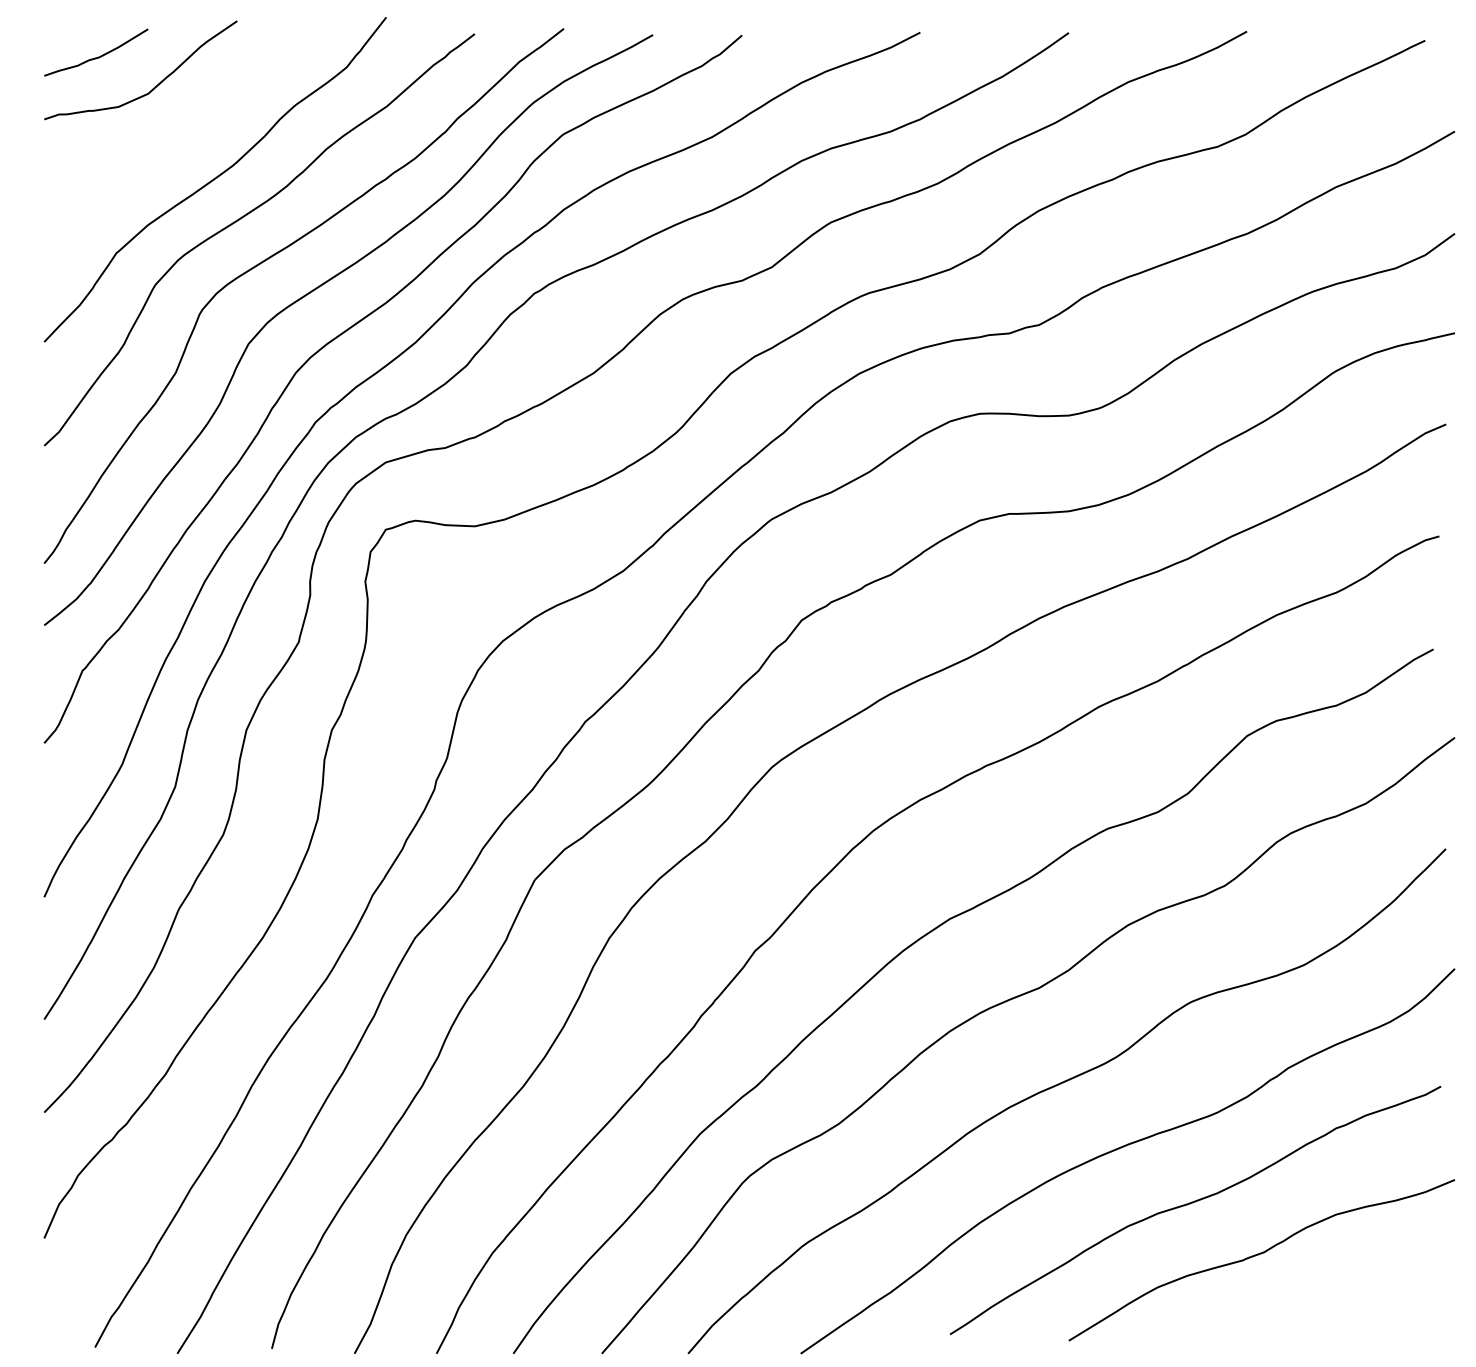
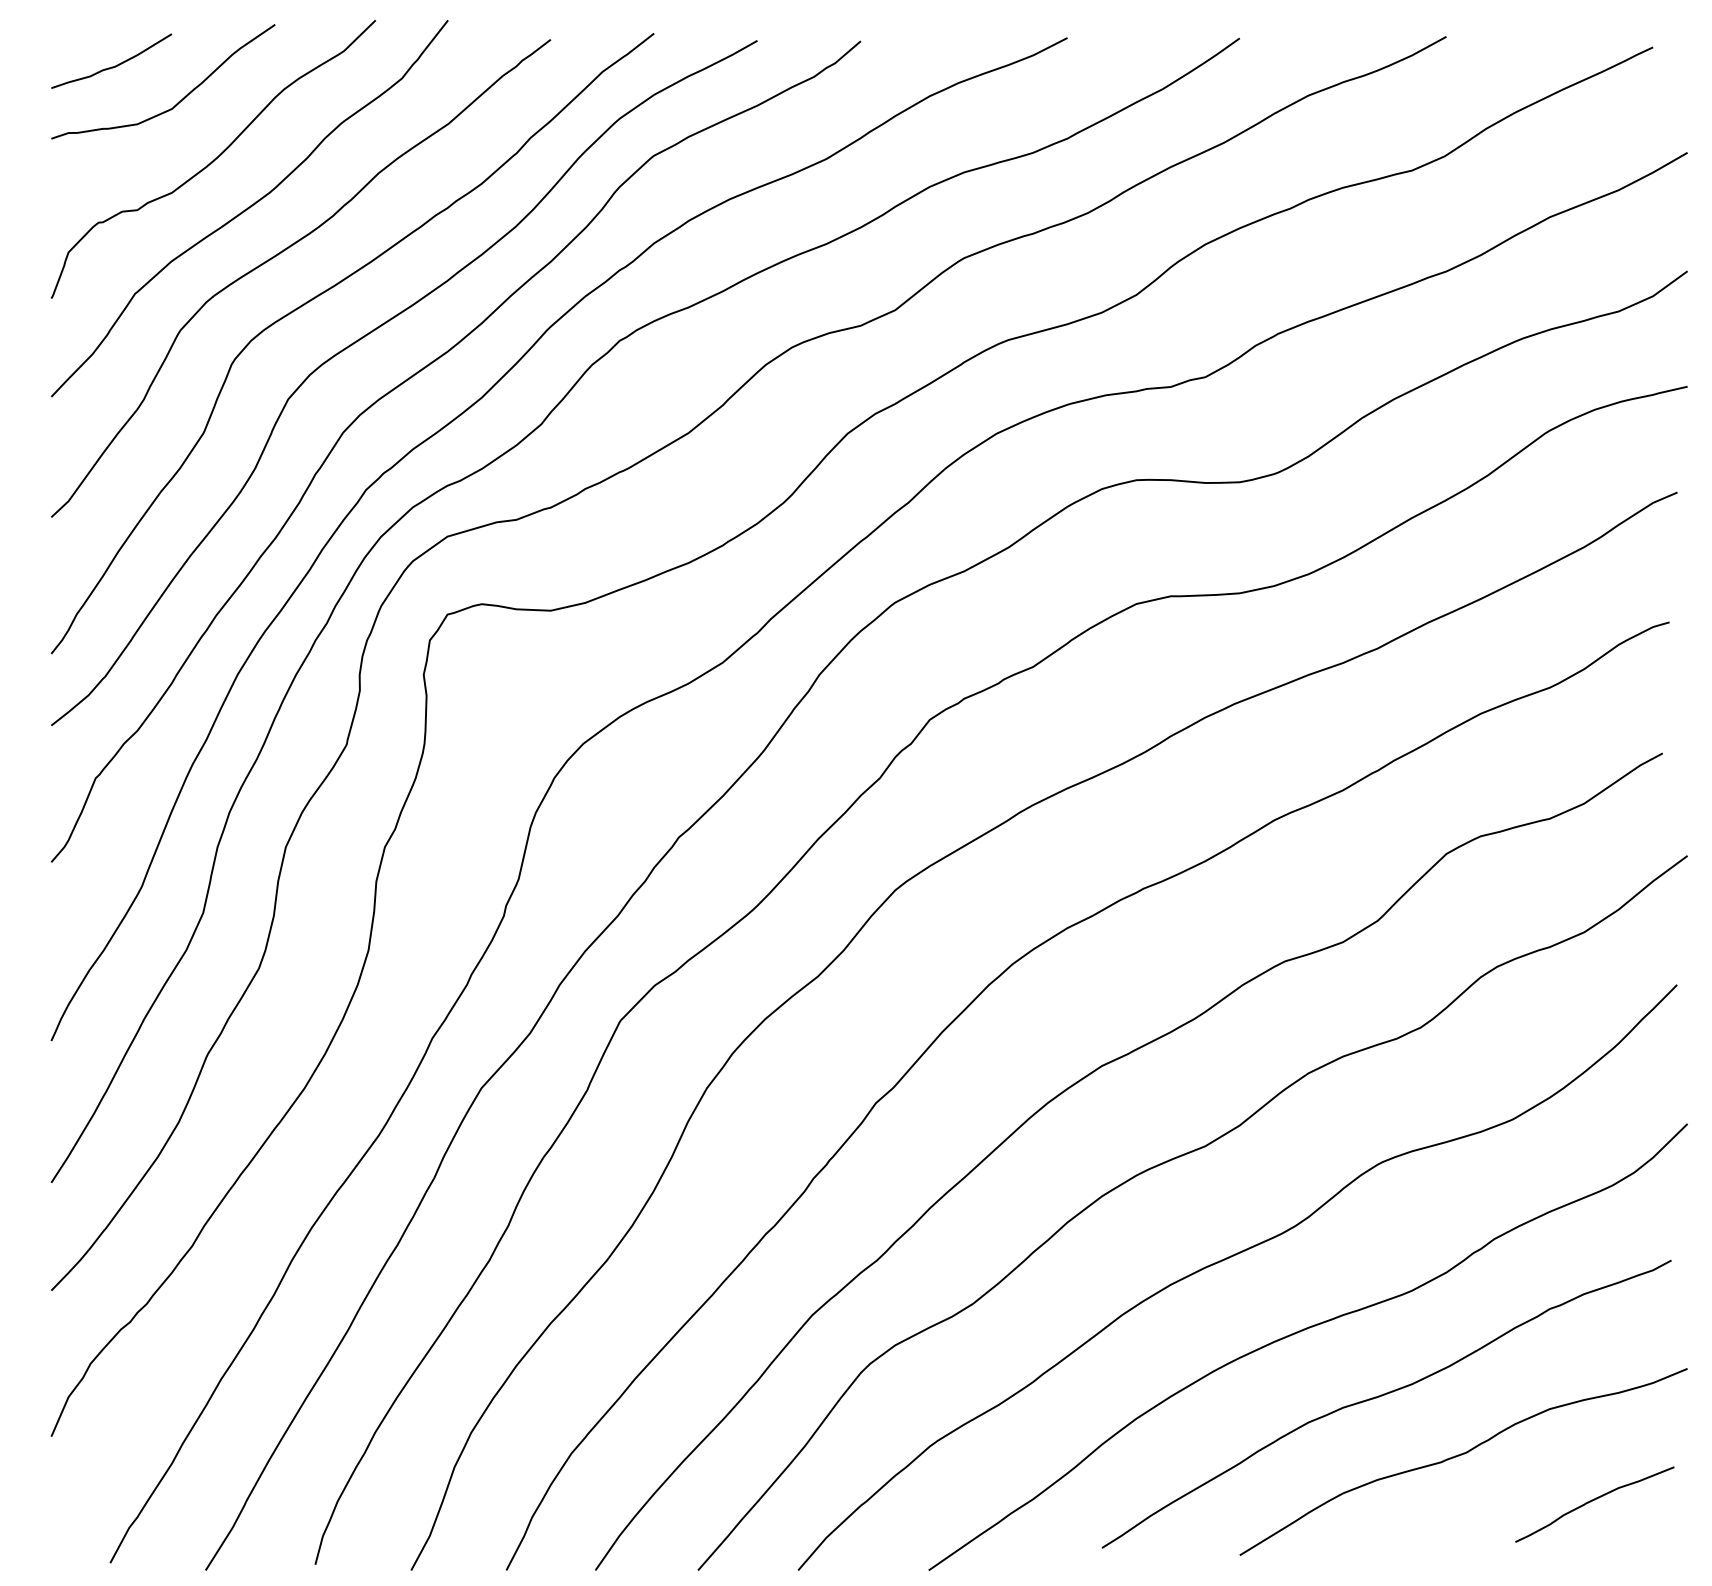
curve: (183, 137) -> (212, 159), added
curve: (1373, 1294) -> (1593, 1501), added

